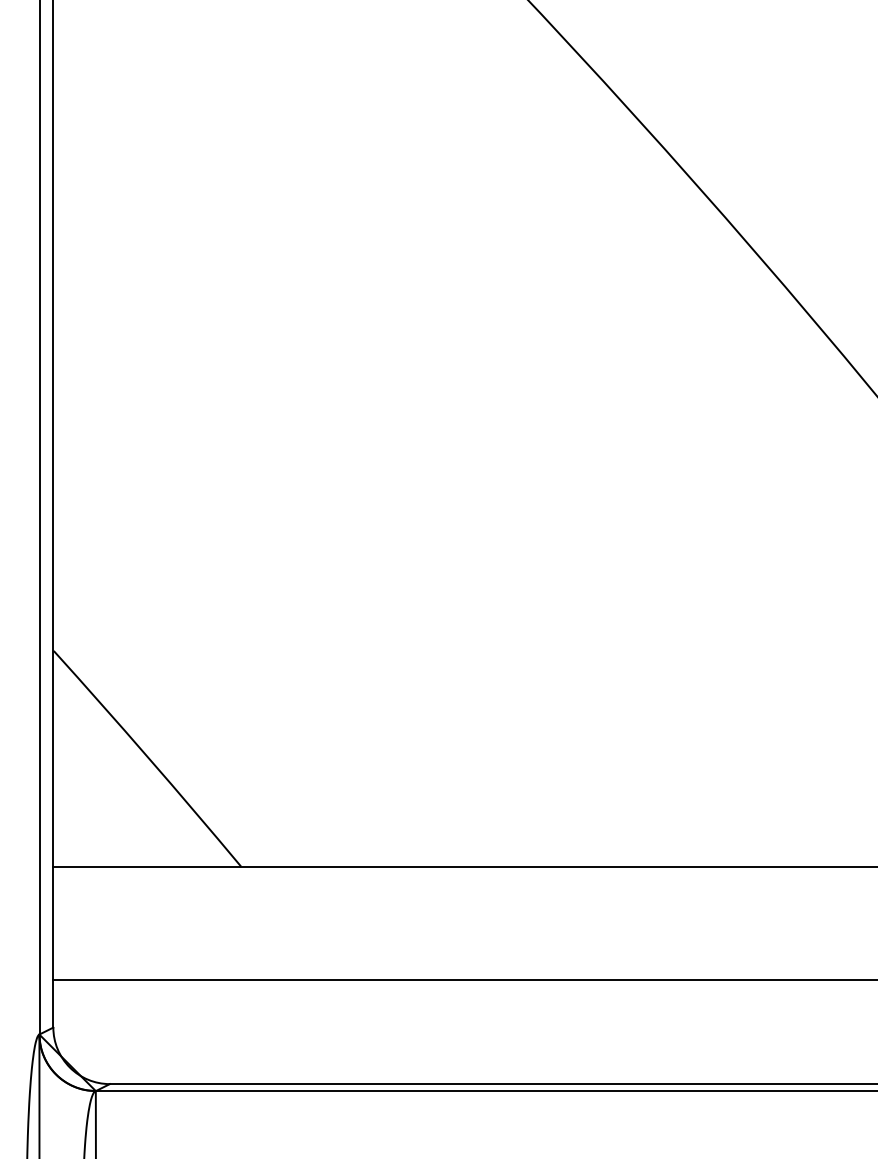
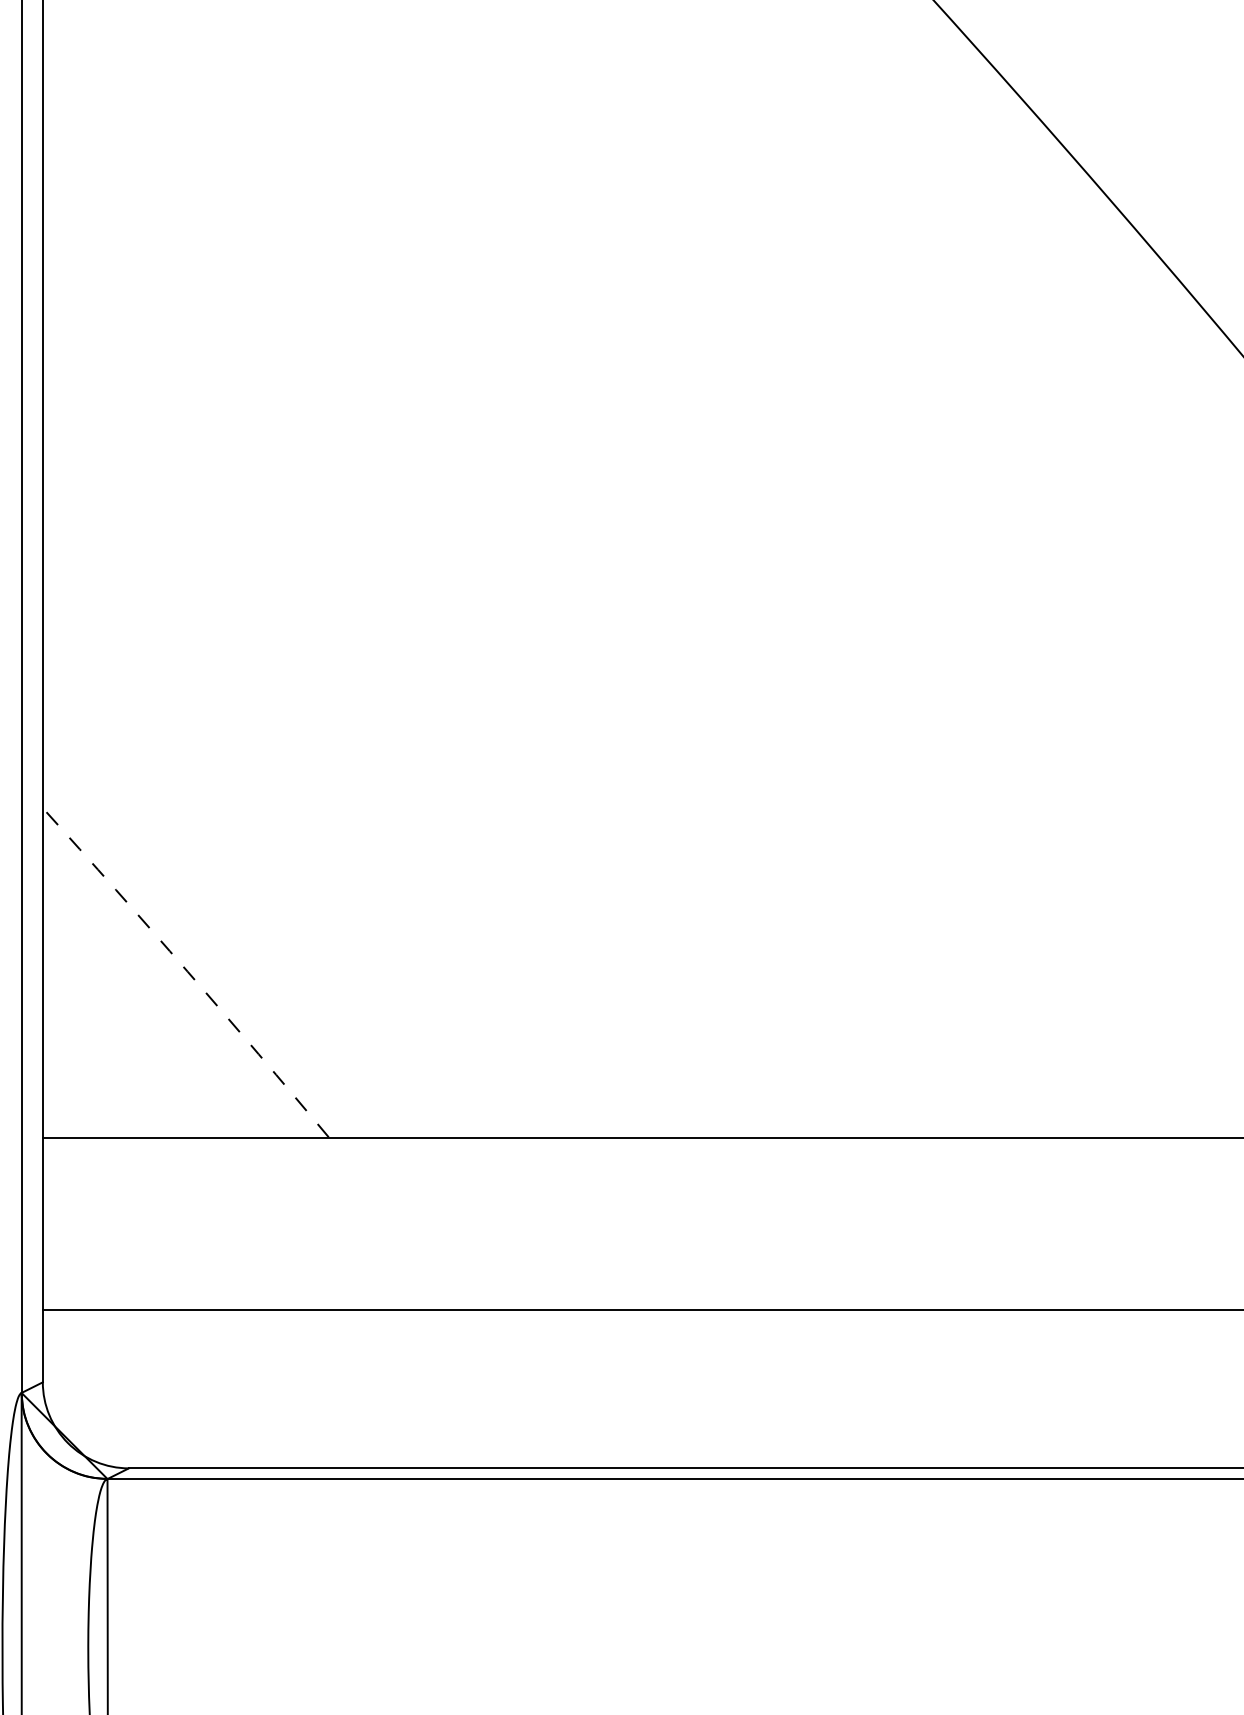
arc: (148, 757) -> (187, 971), solid -> dashed

